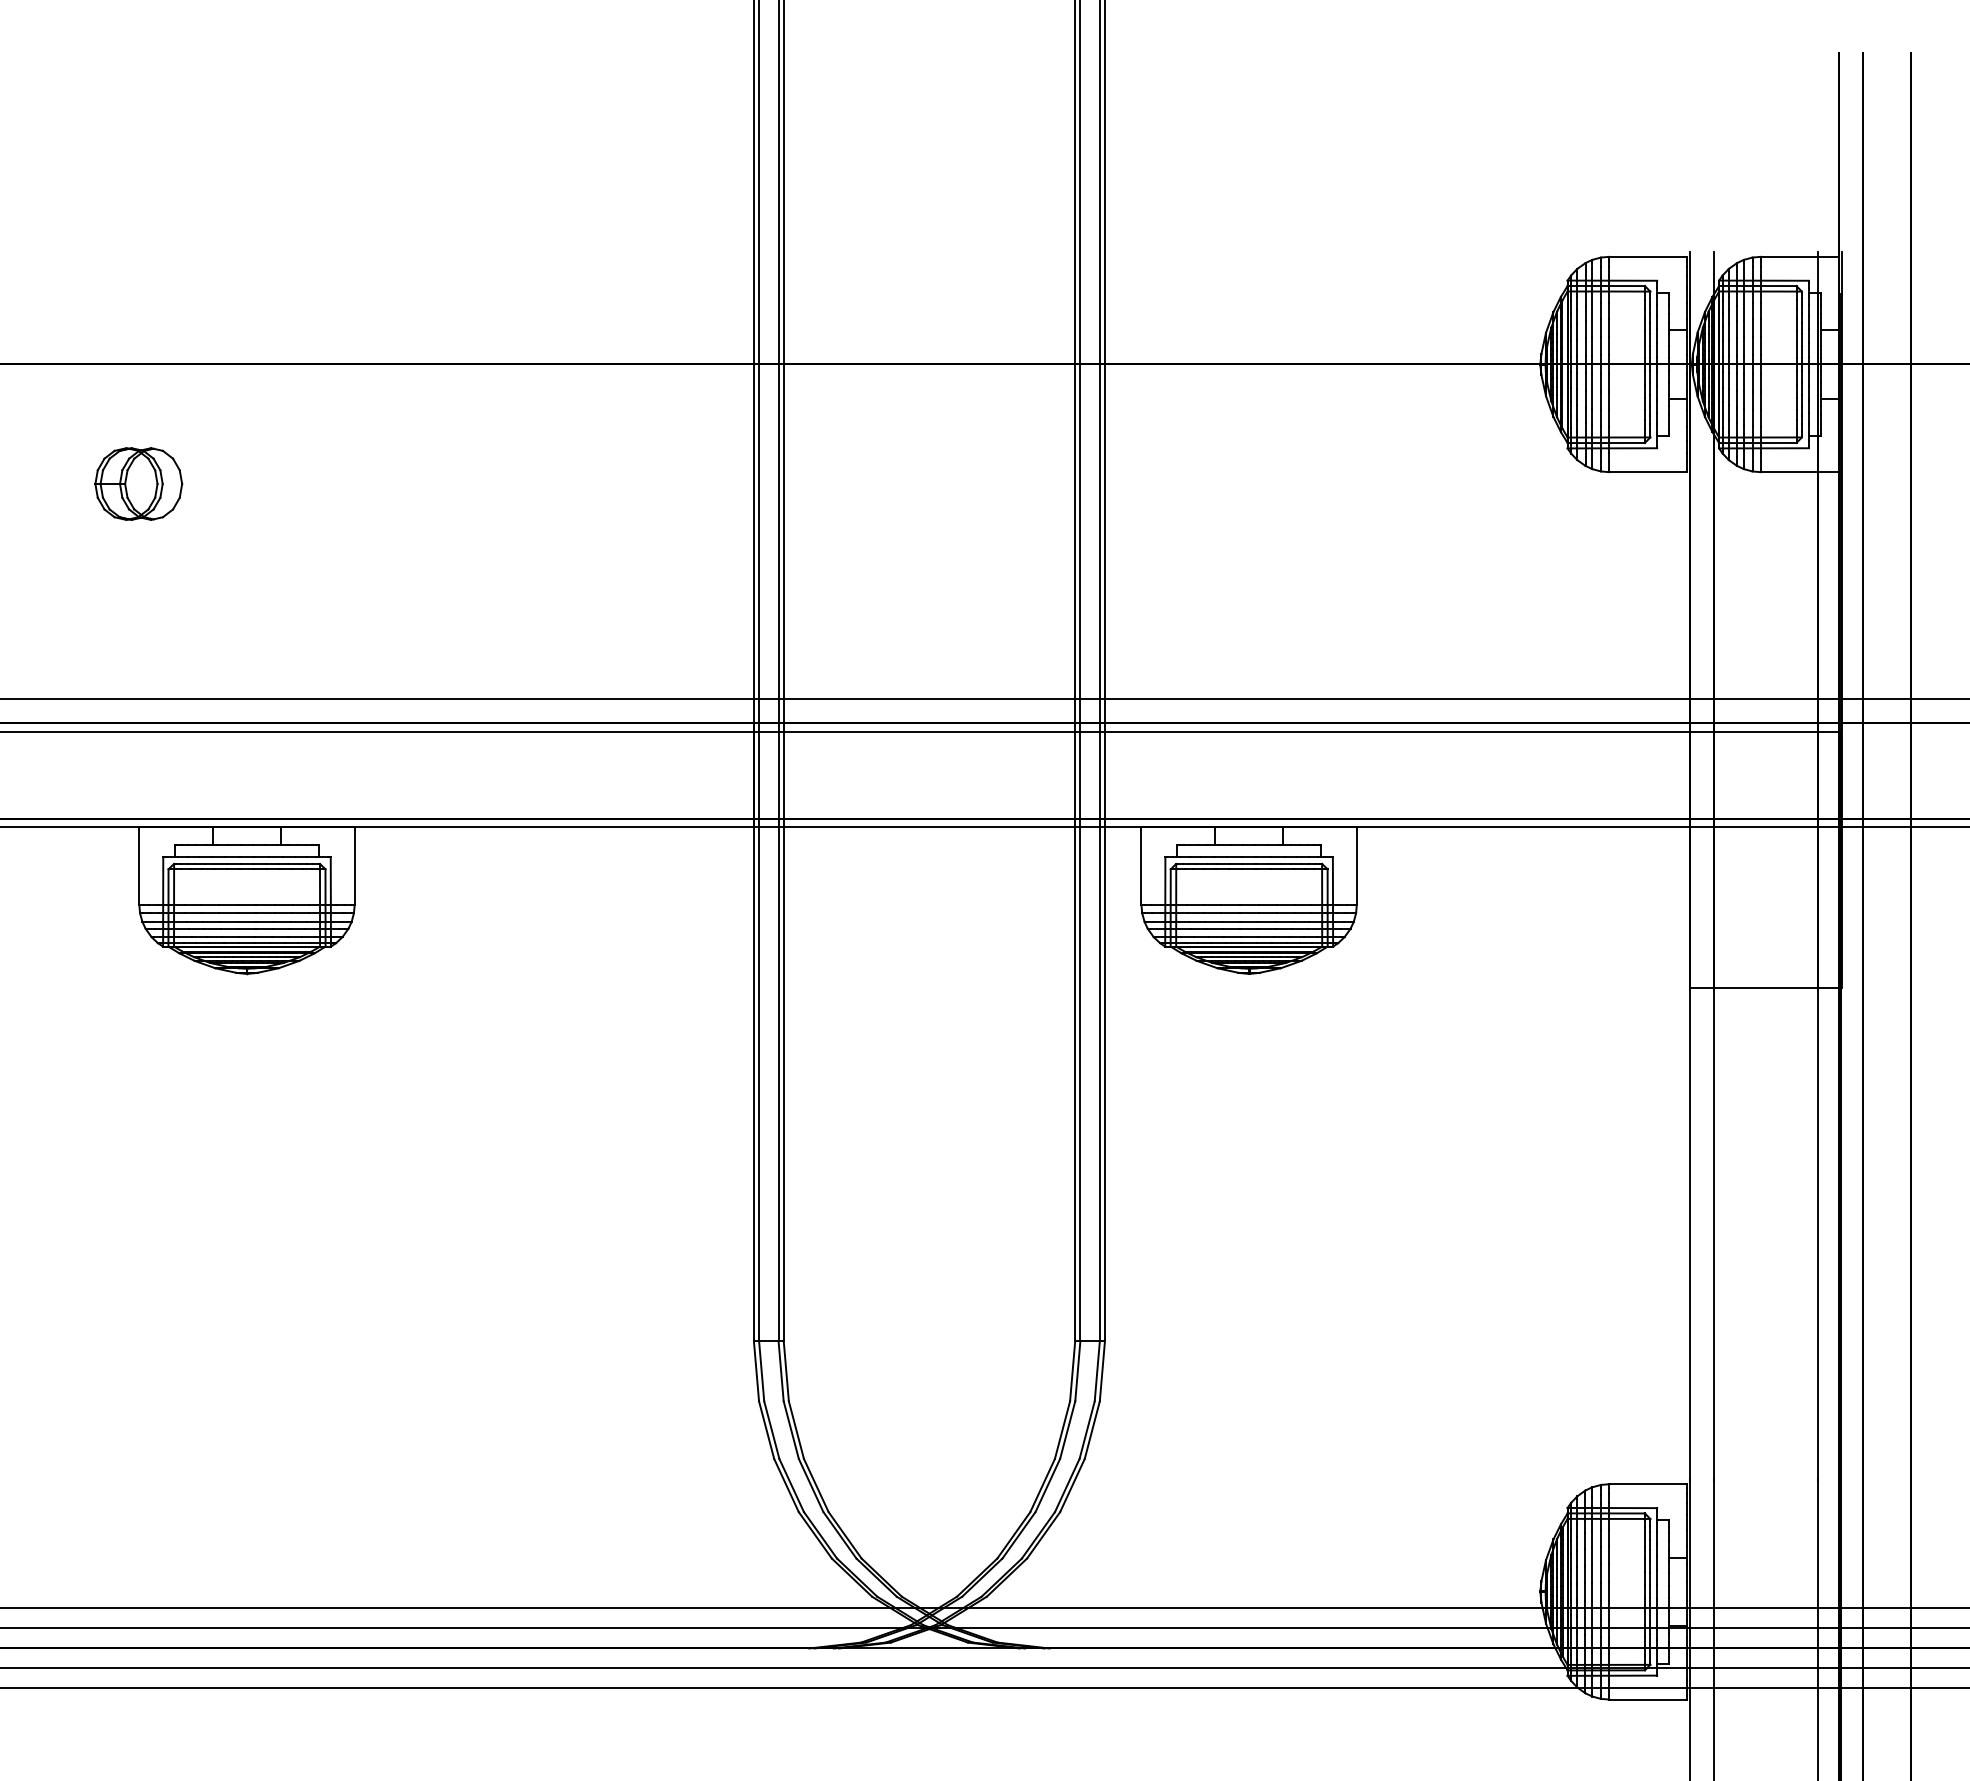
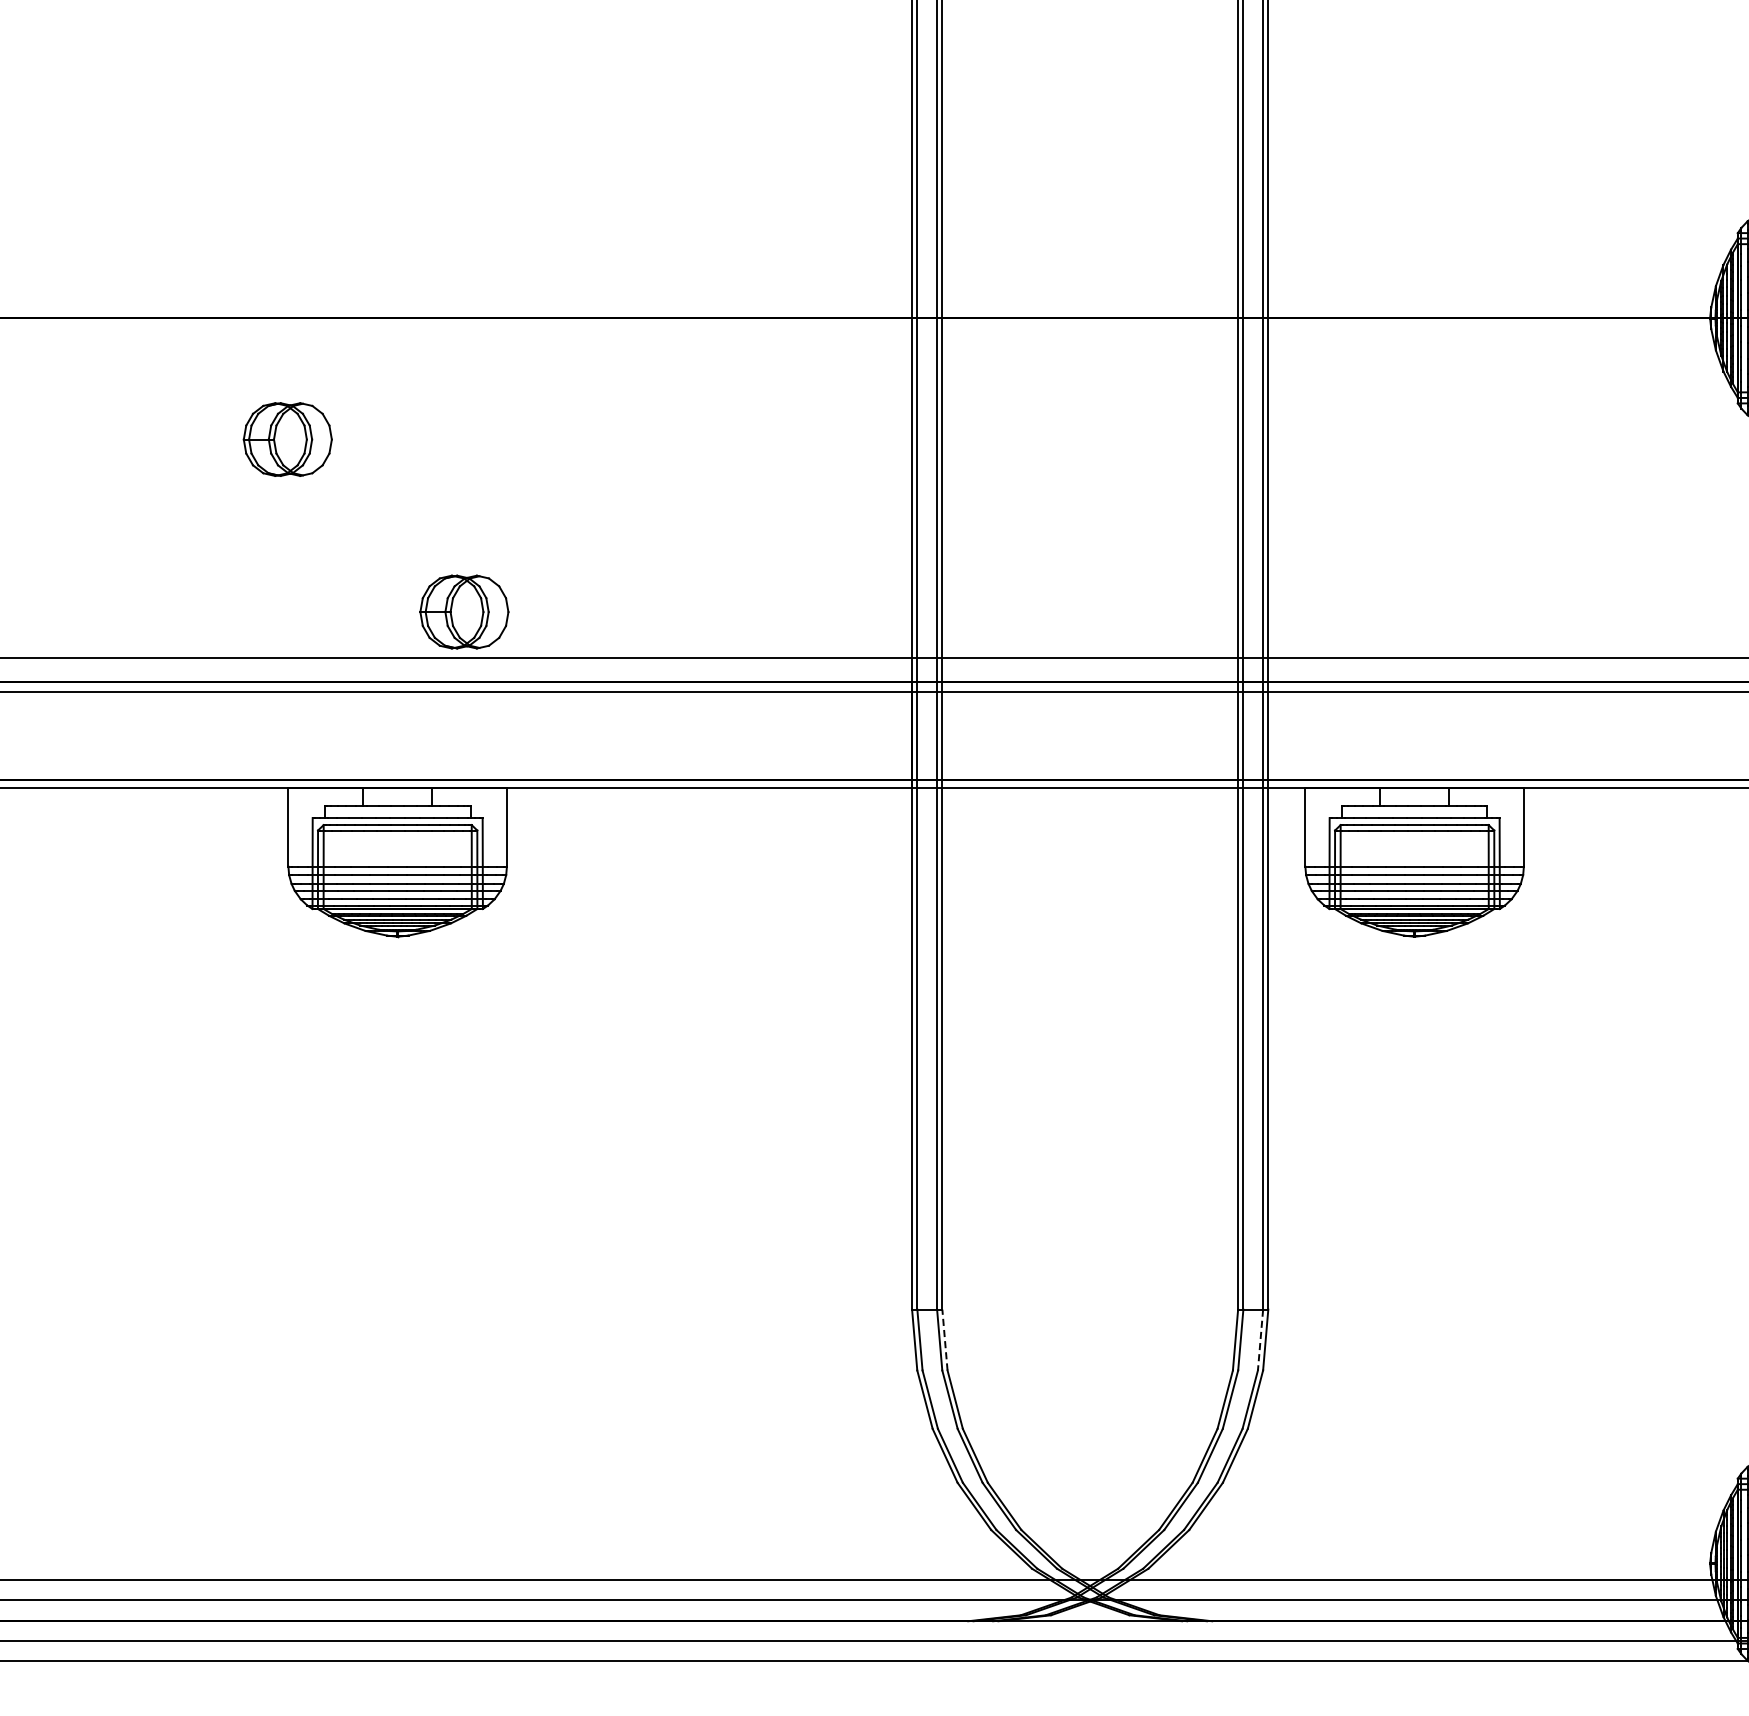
part: (312, 653) -> (464, 611), added
line: (786, 1370) -> (945, 1339), solid -> dashed
line: (1097, 1371) -> (1260, 1340), solid -> dashed

